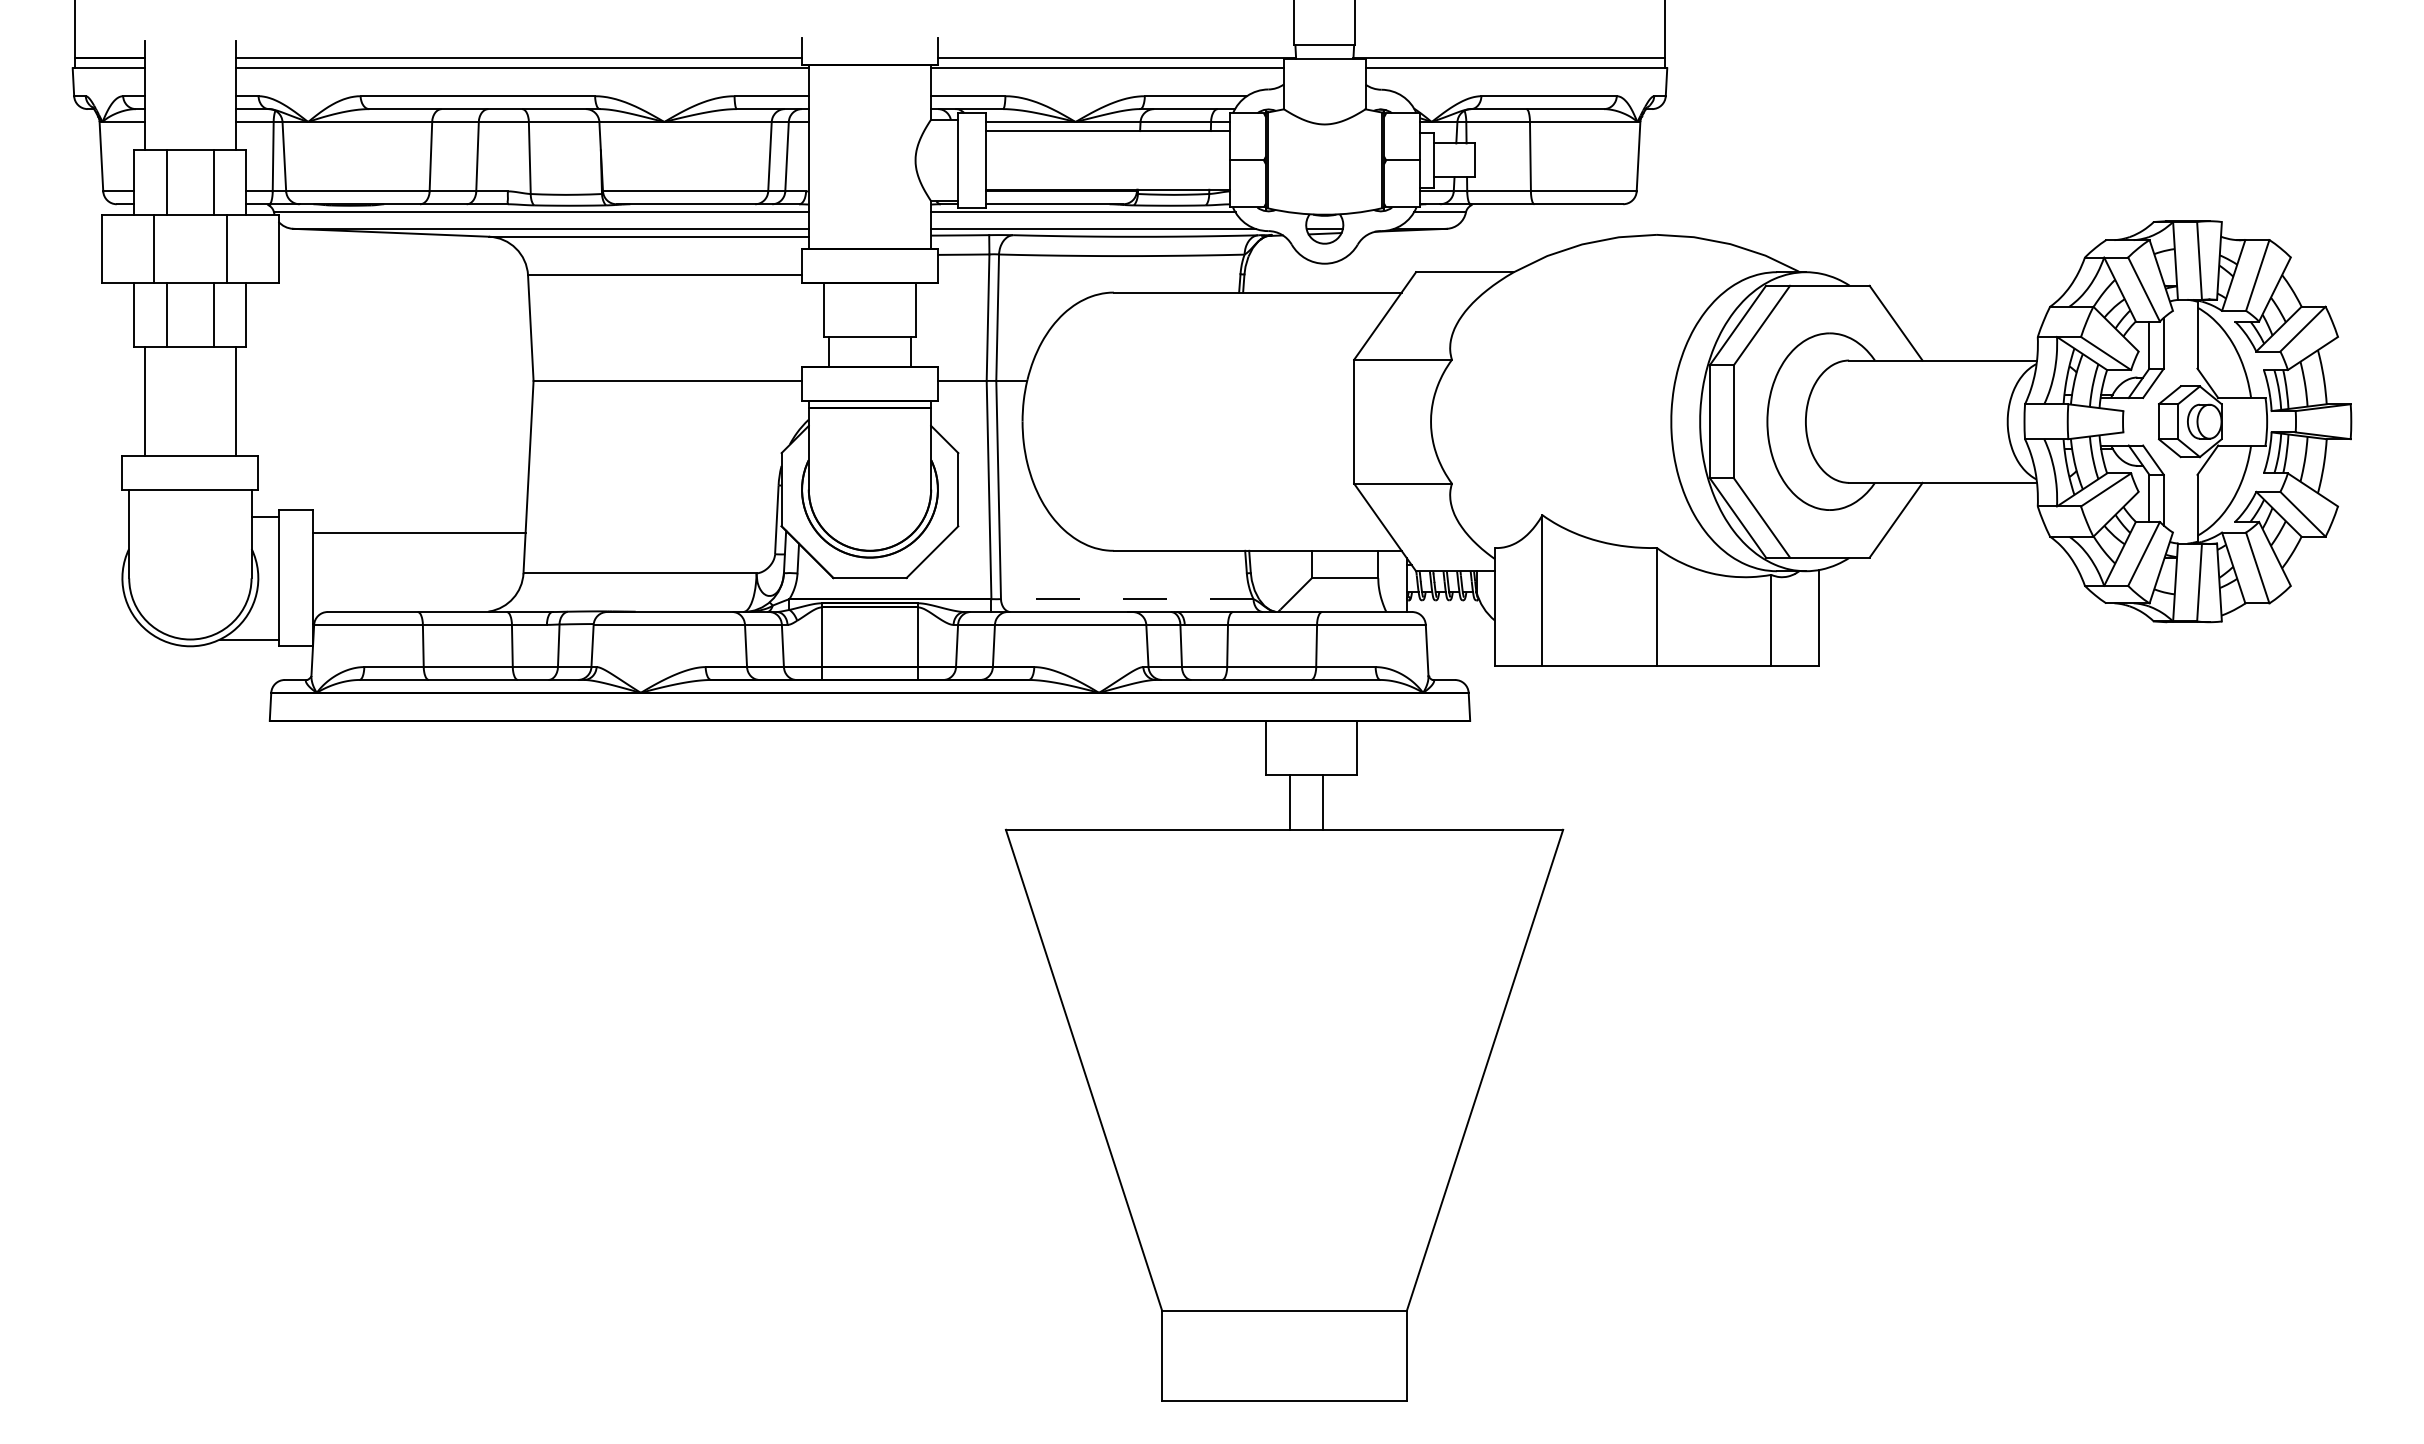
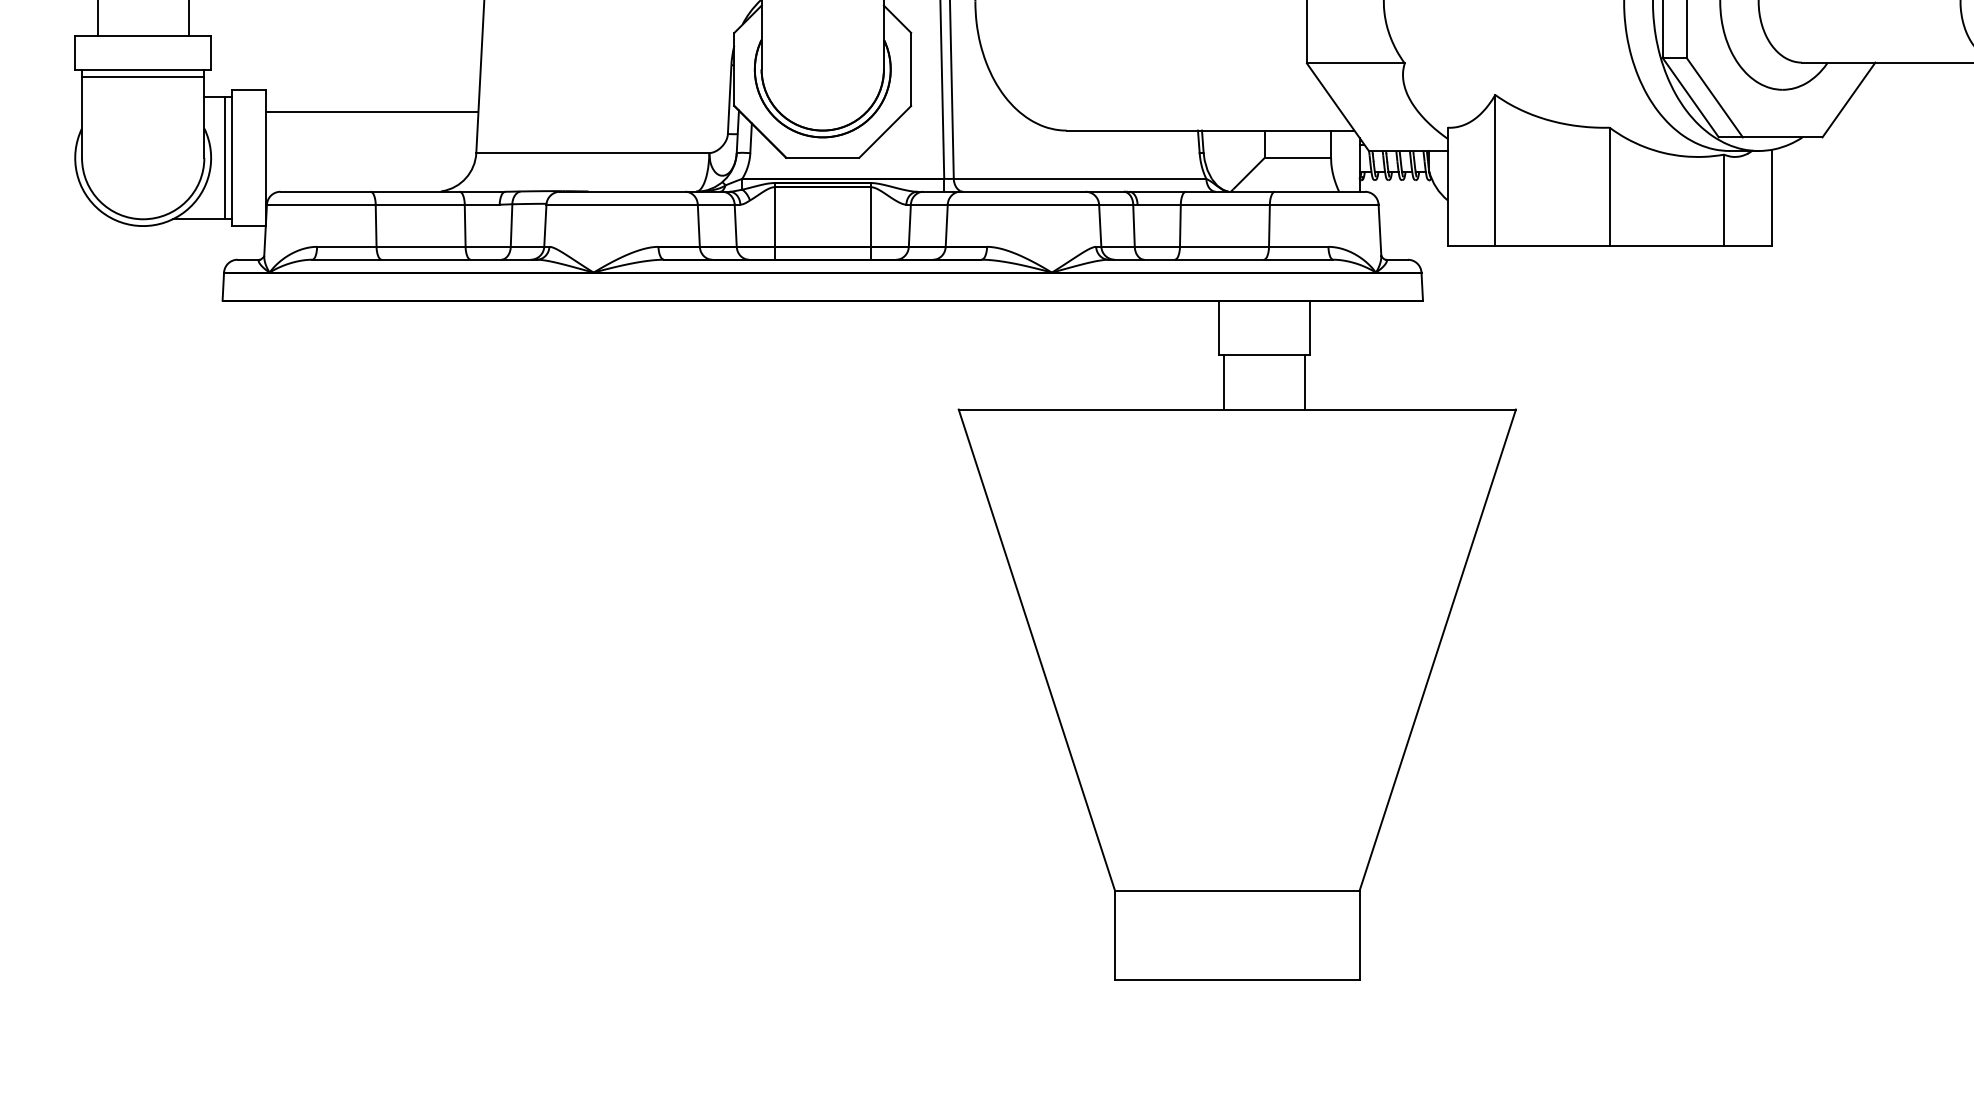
line: (190, 496) -> (143, 76), added
line: (271, 578) -> (224, 158), added
line: (1126, 599) -> (1079, 179), dashed -> solid
line: (1290, 802) -> (1305, 382), moved
line: (1322, 802) -> (1223, 382), moved

